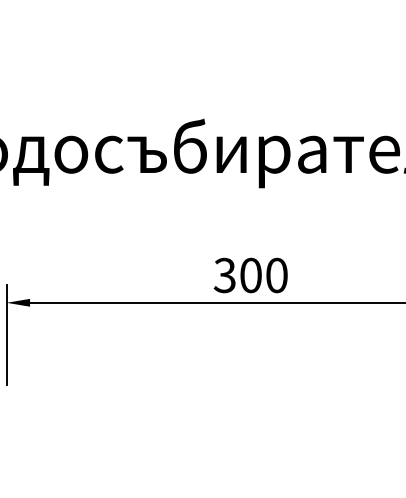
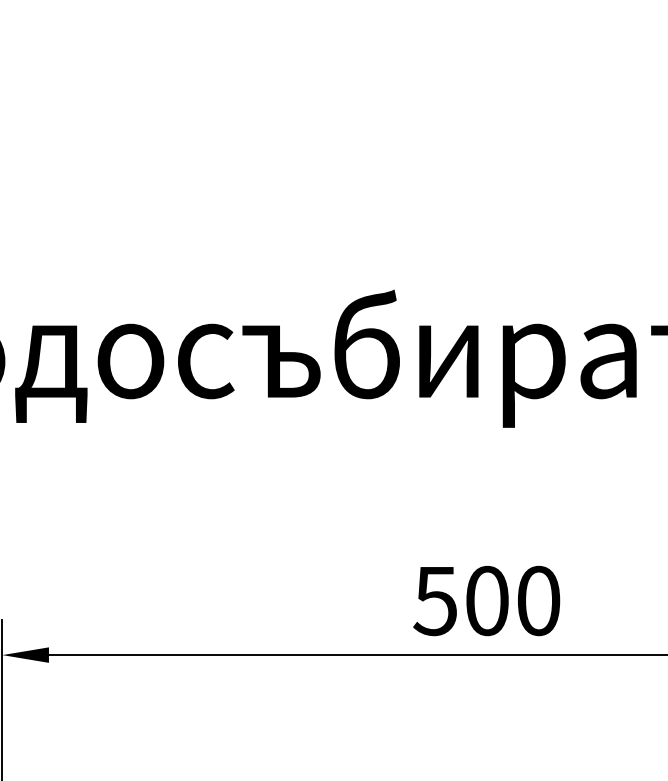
text: (224, 275) -> (434, 600), 300 -> 500

